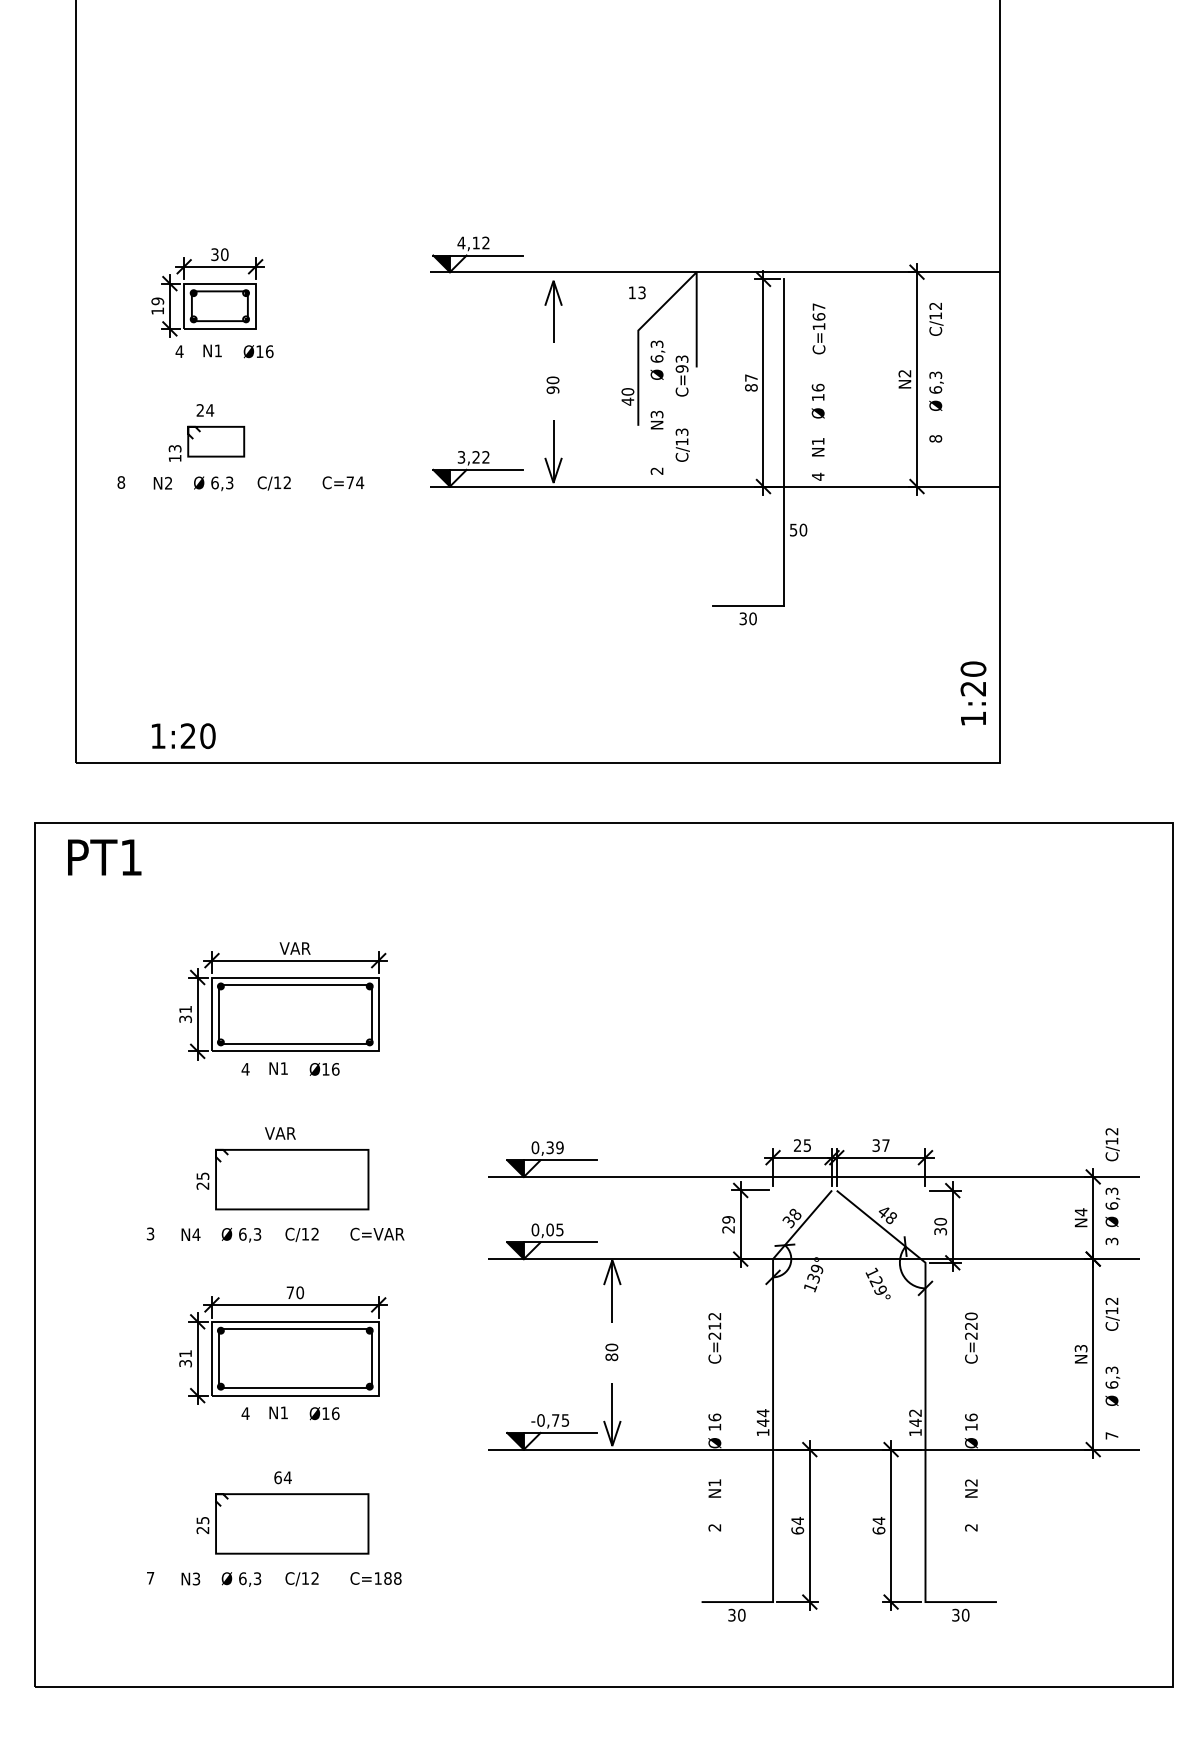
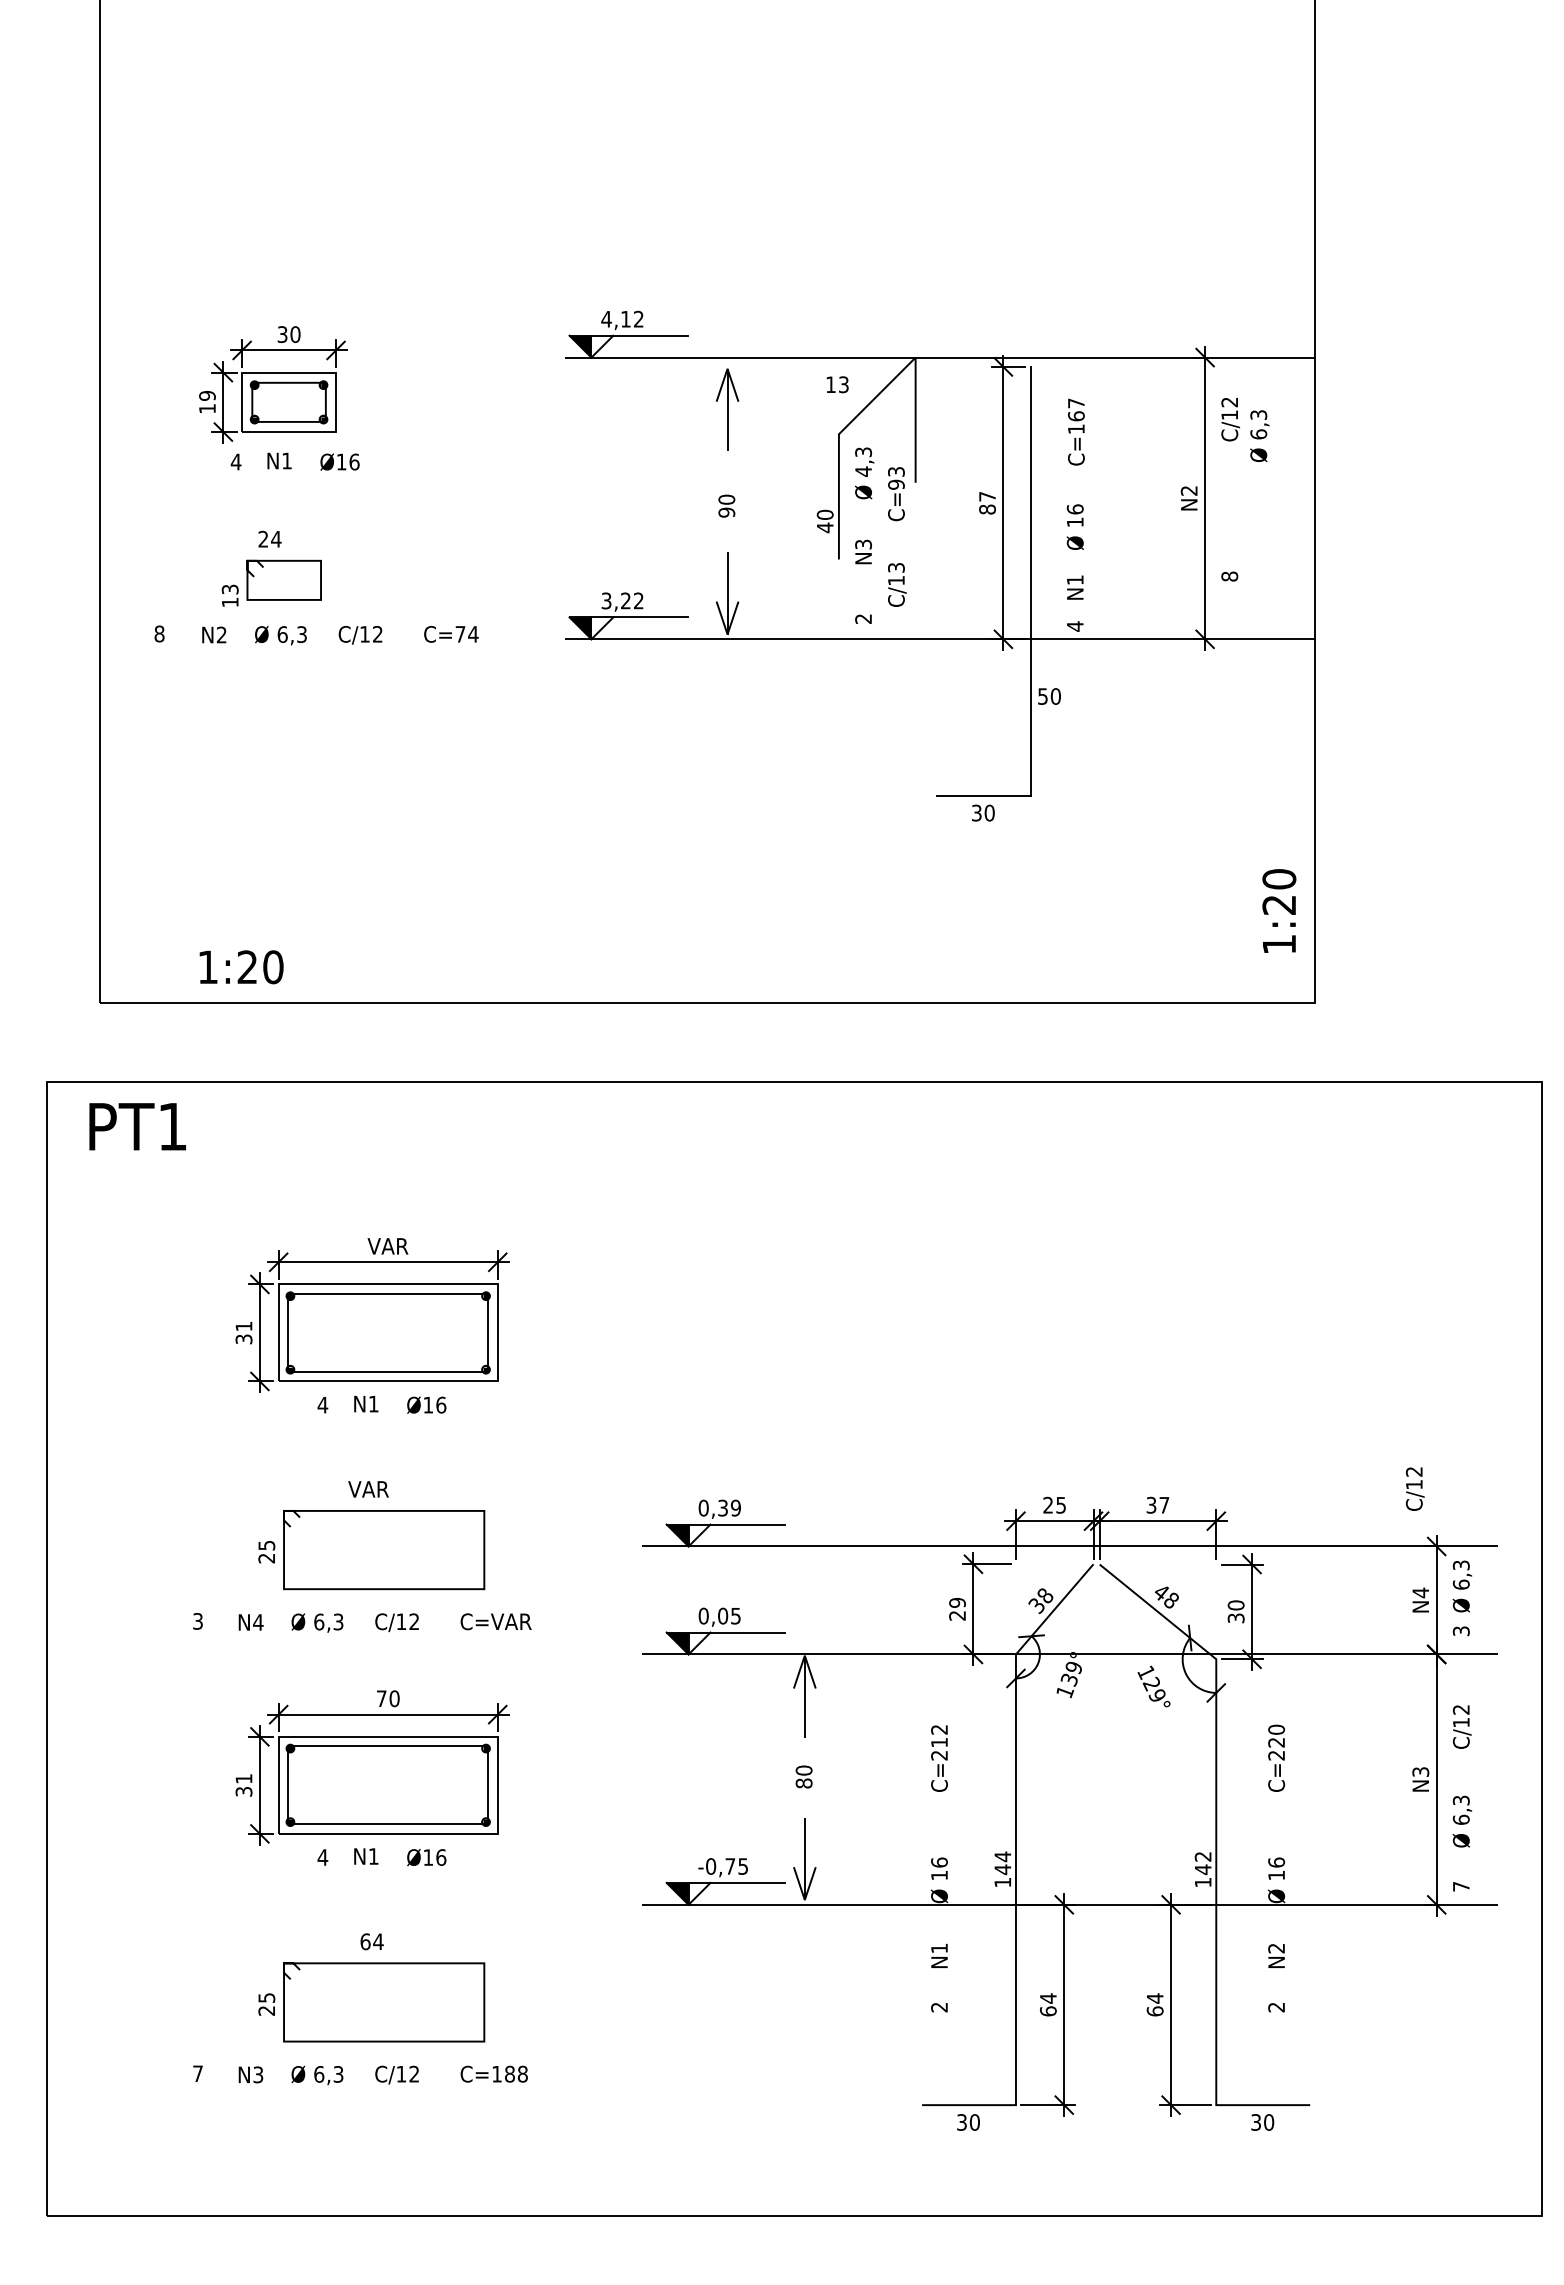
text: (657, 358) -> (863, 471), 6,3 -> 4,3
text: (936, 390) -> (1259, 435), moved
text: (1112, 1144) -> (1414, 1488), moved

